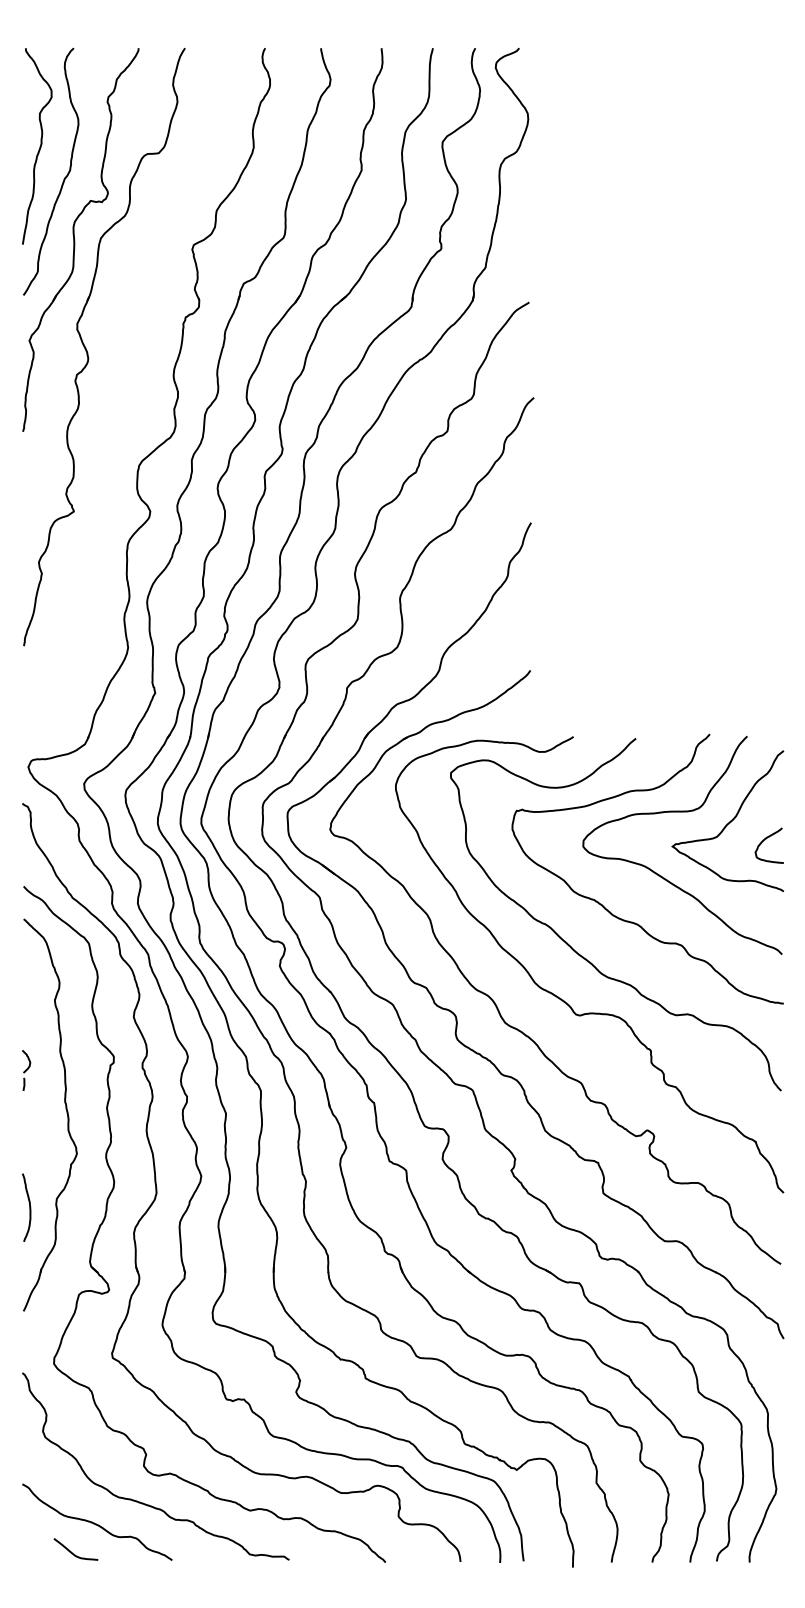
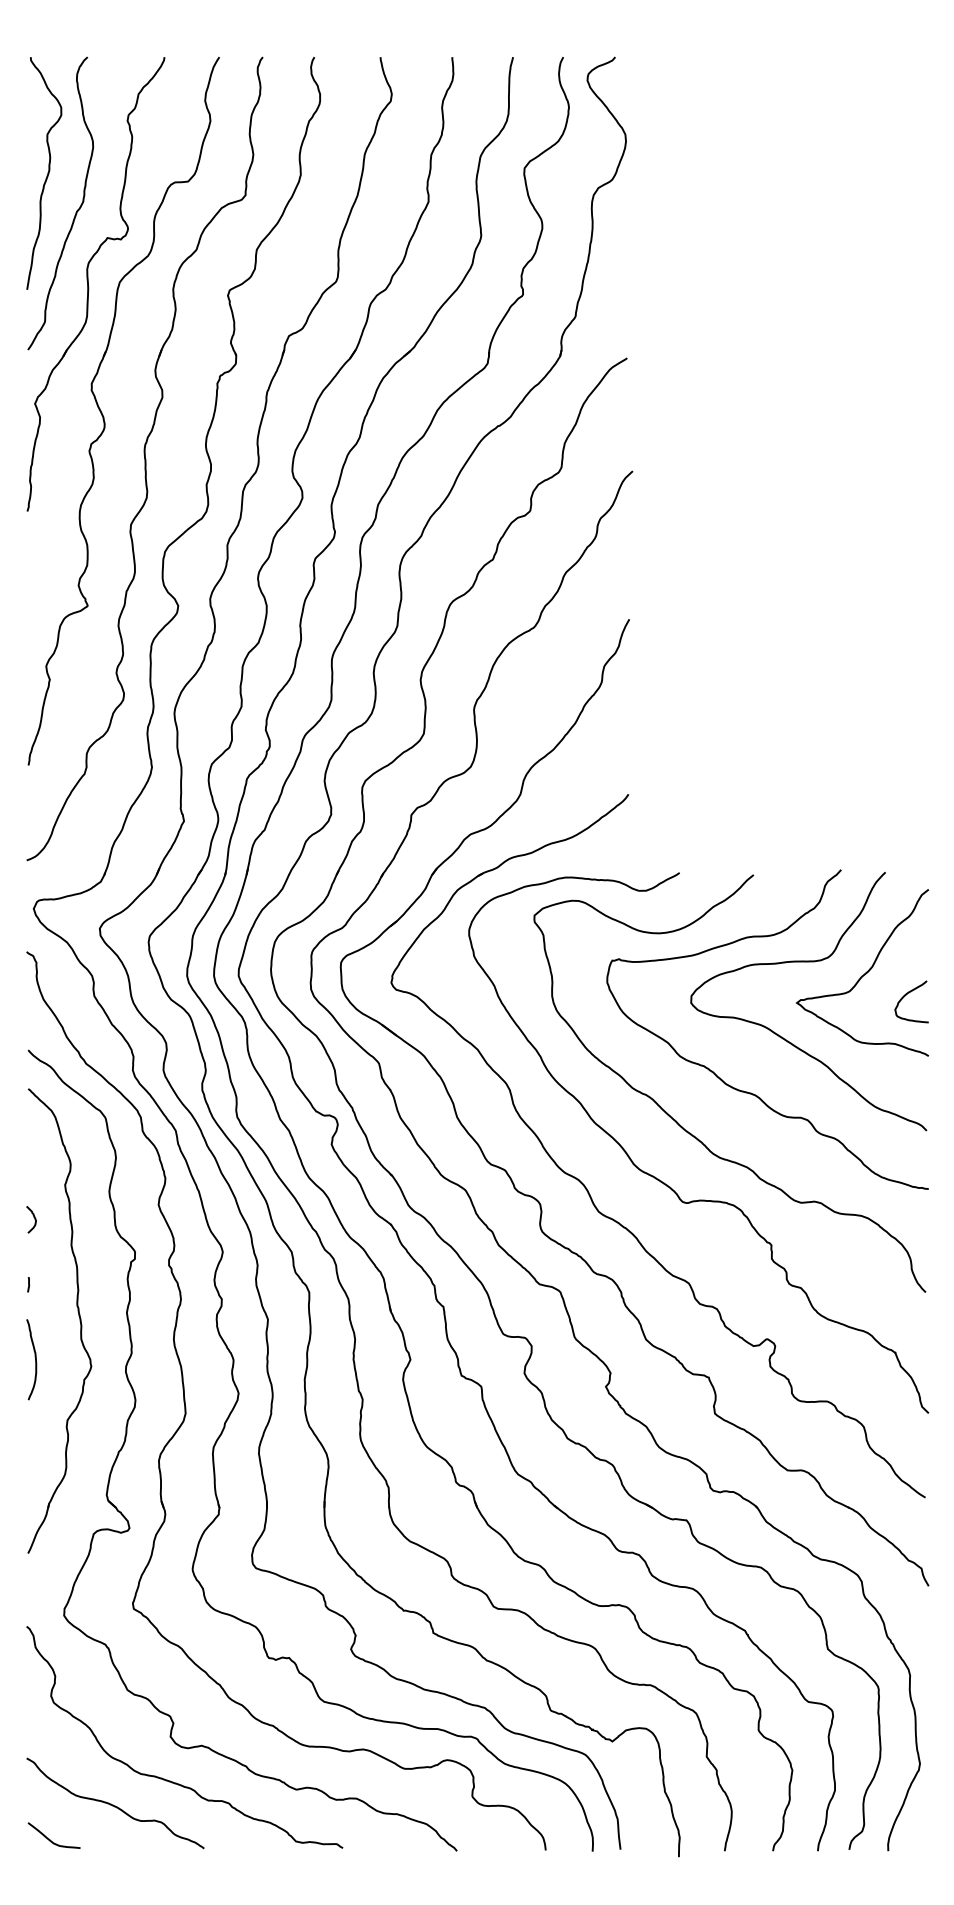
part: (121, 387) -> (144, 458), added
curve: (28, 1059) -> (33, 1217), moved
curve: (28, 1205) -> (34, 1357), moved
curve: (72, 1551) -> (49, 1838), moved

